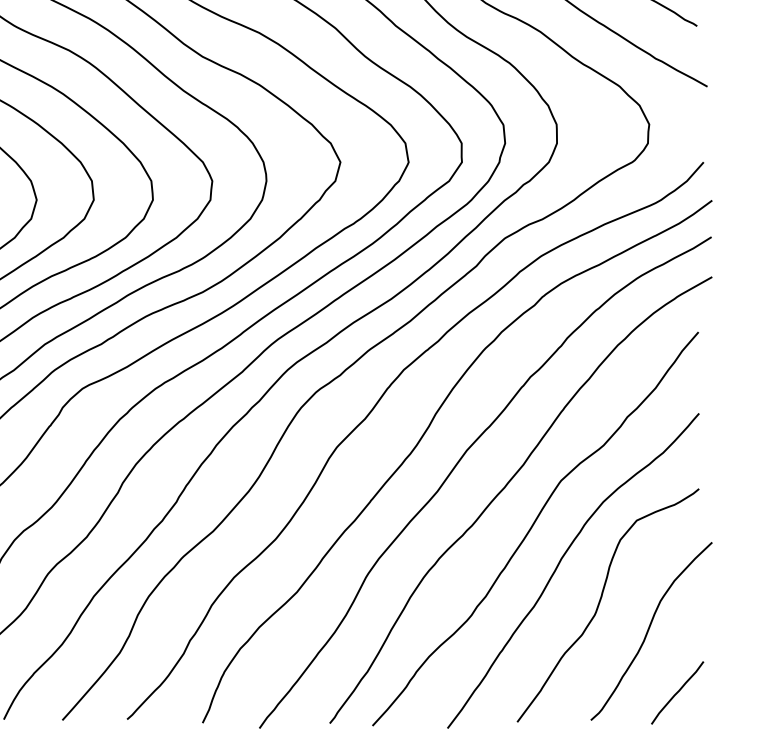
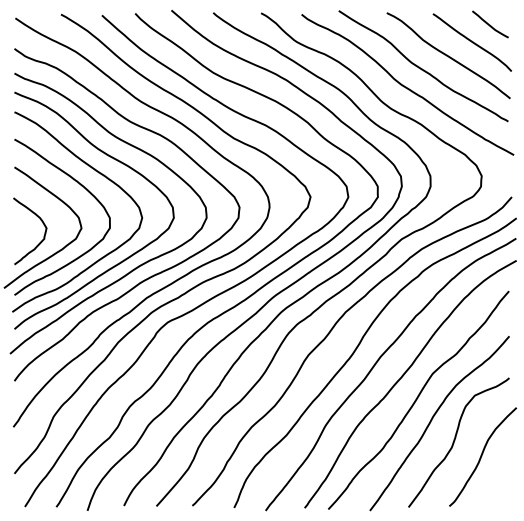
line: (677, 691) -> (497, 490), removed

